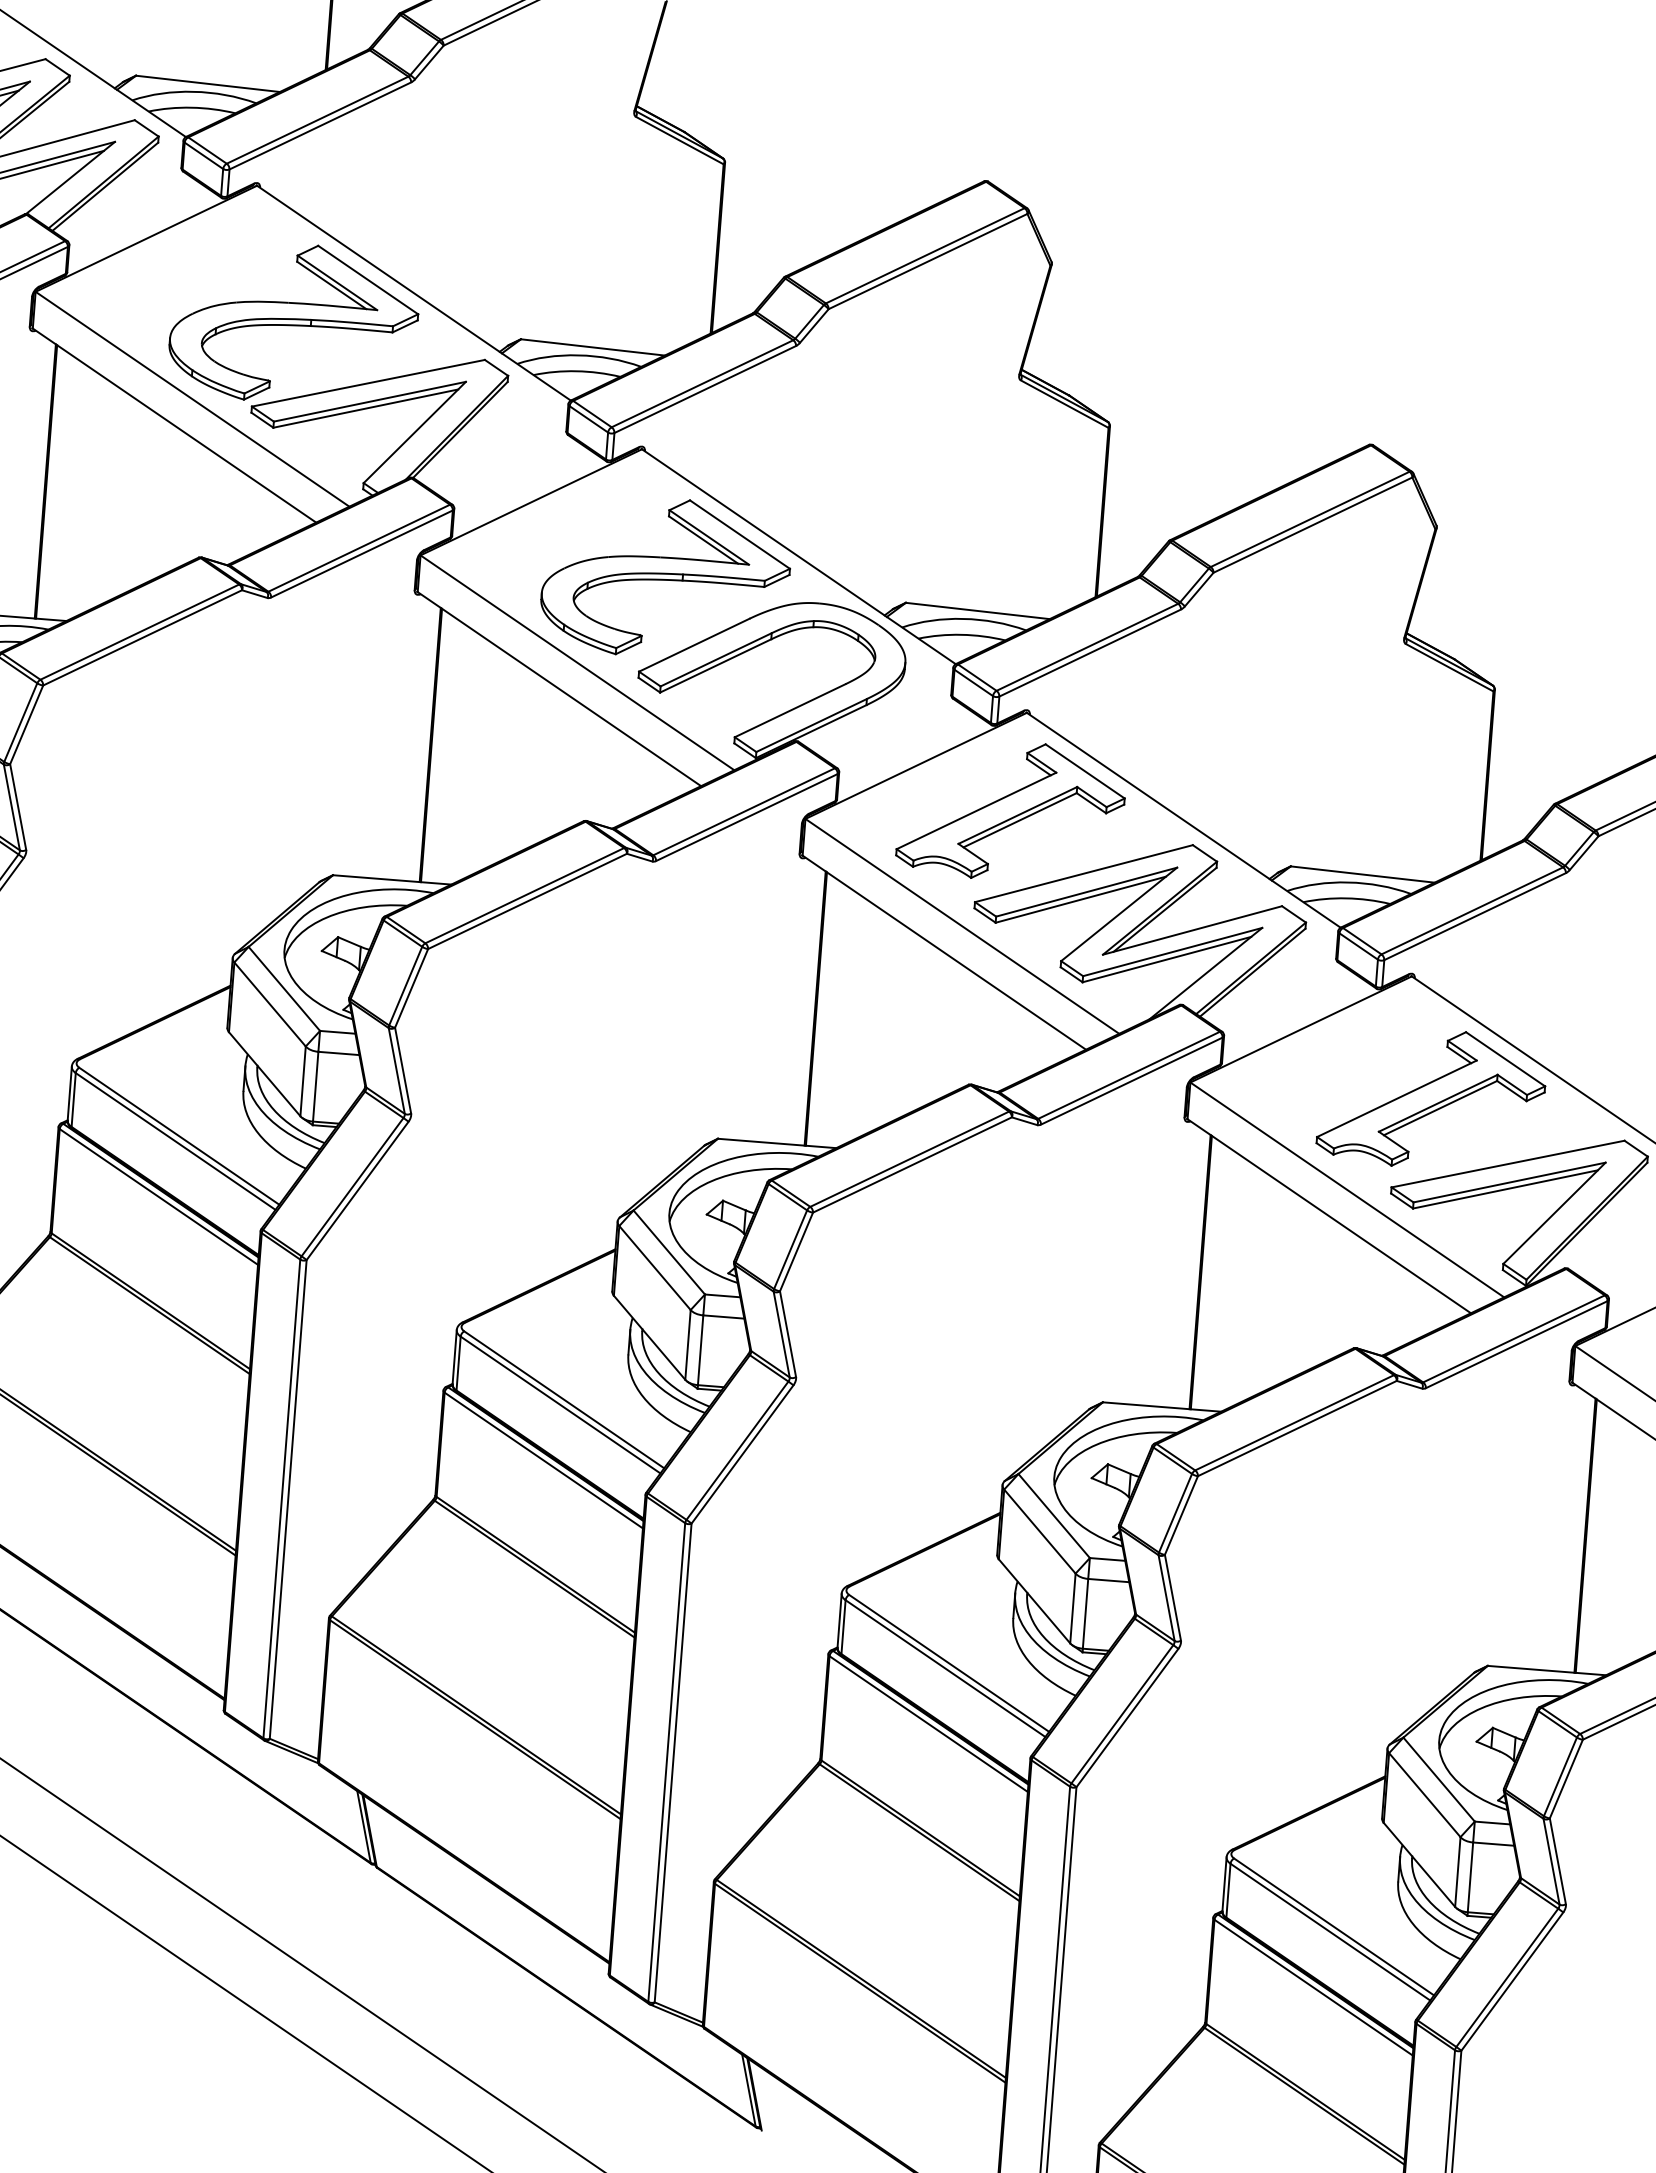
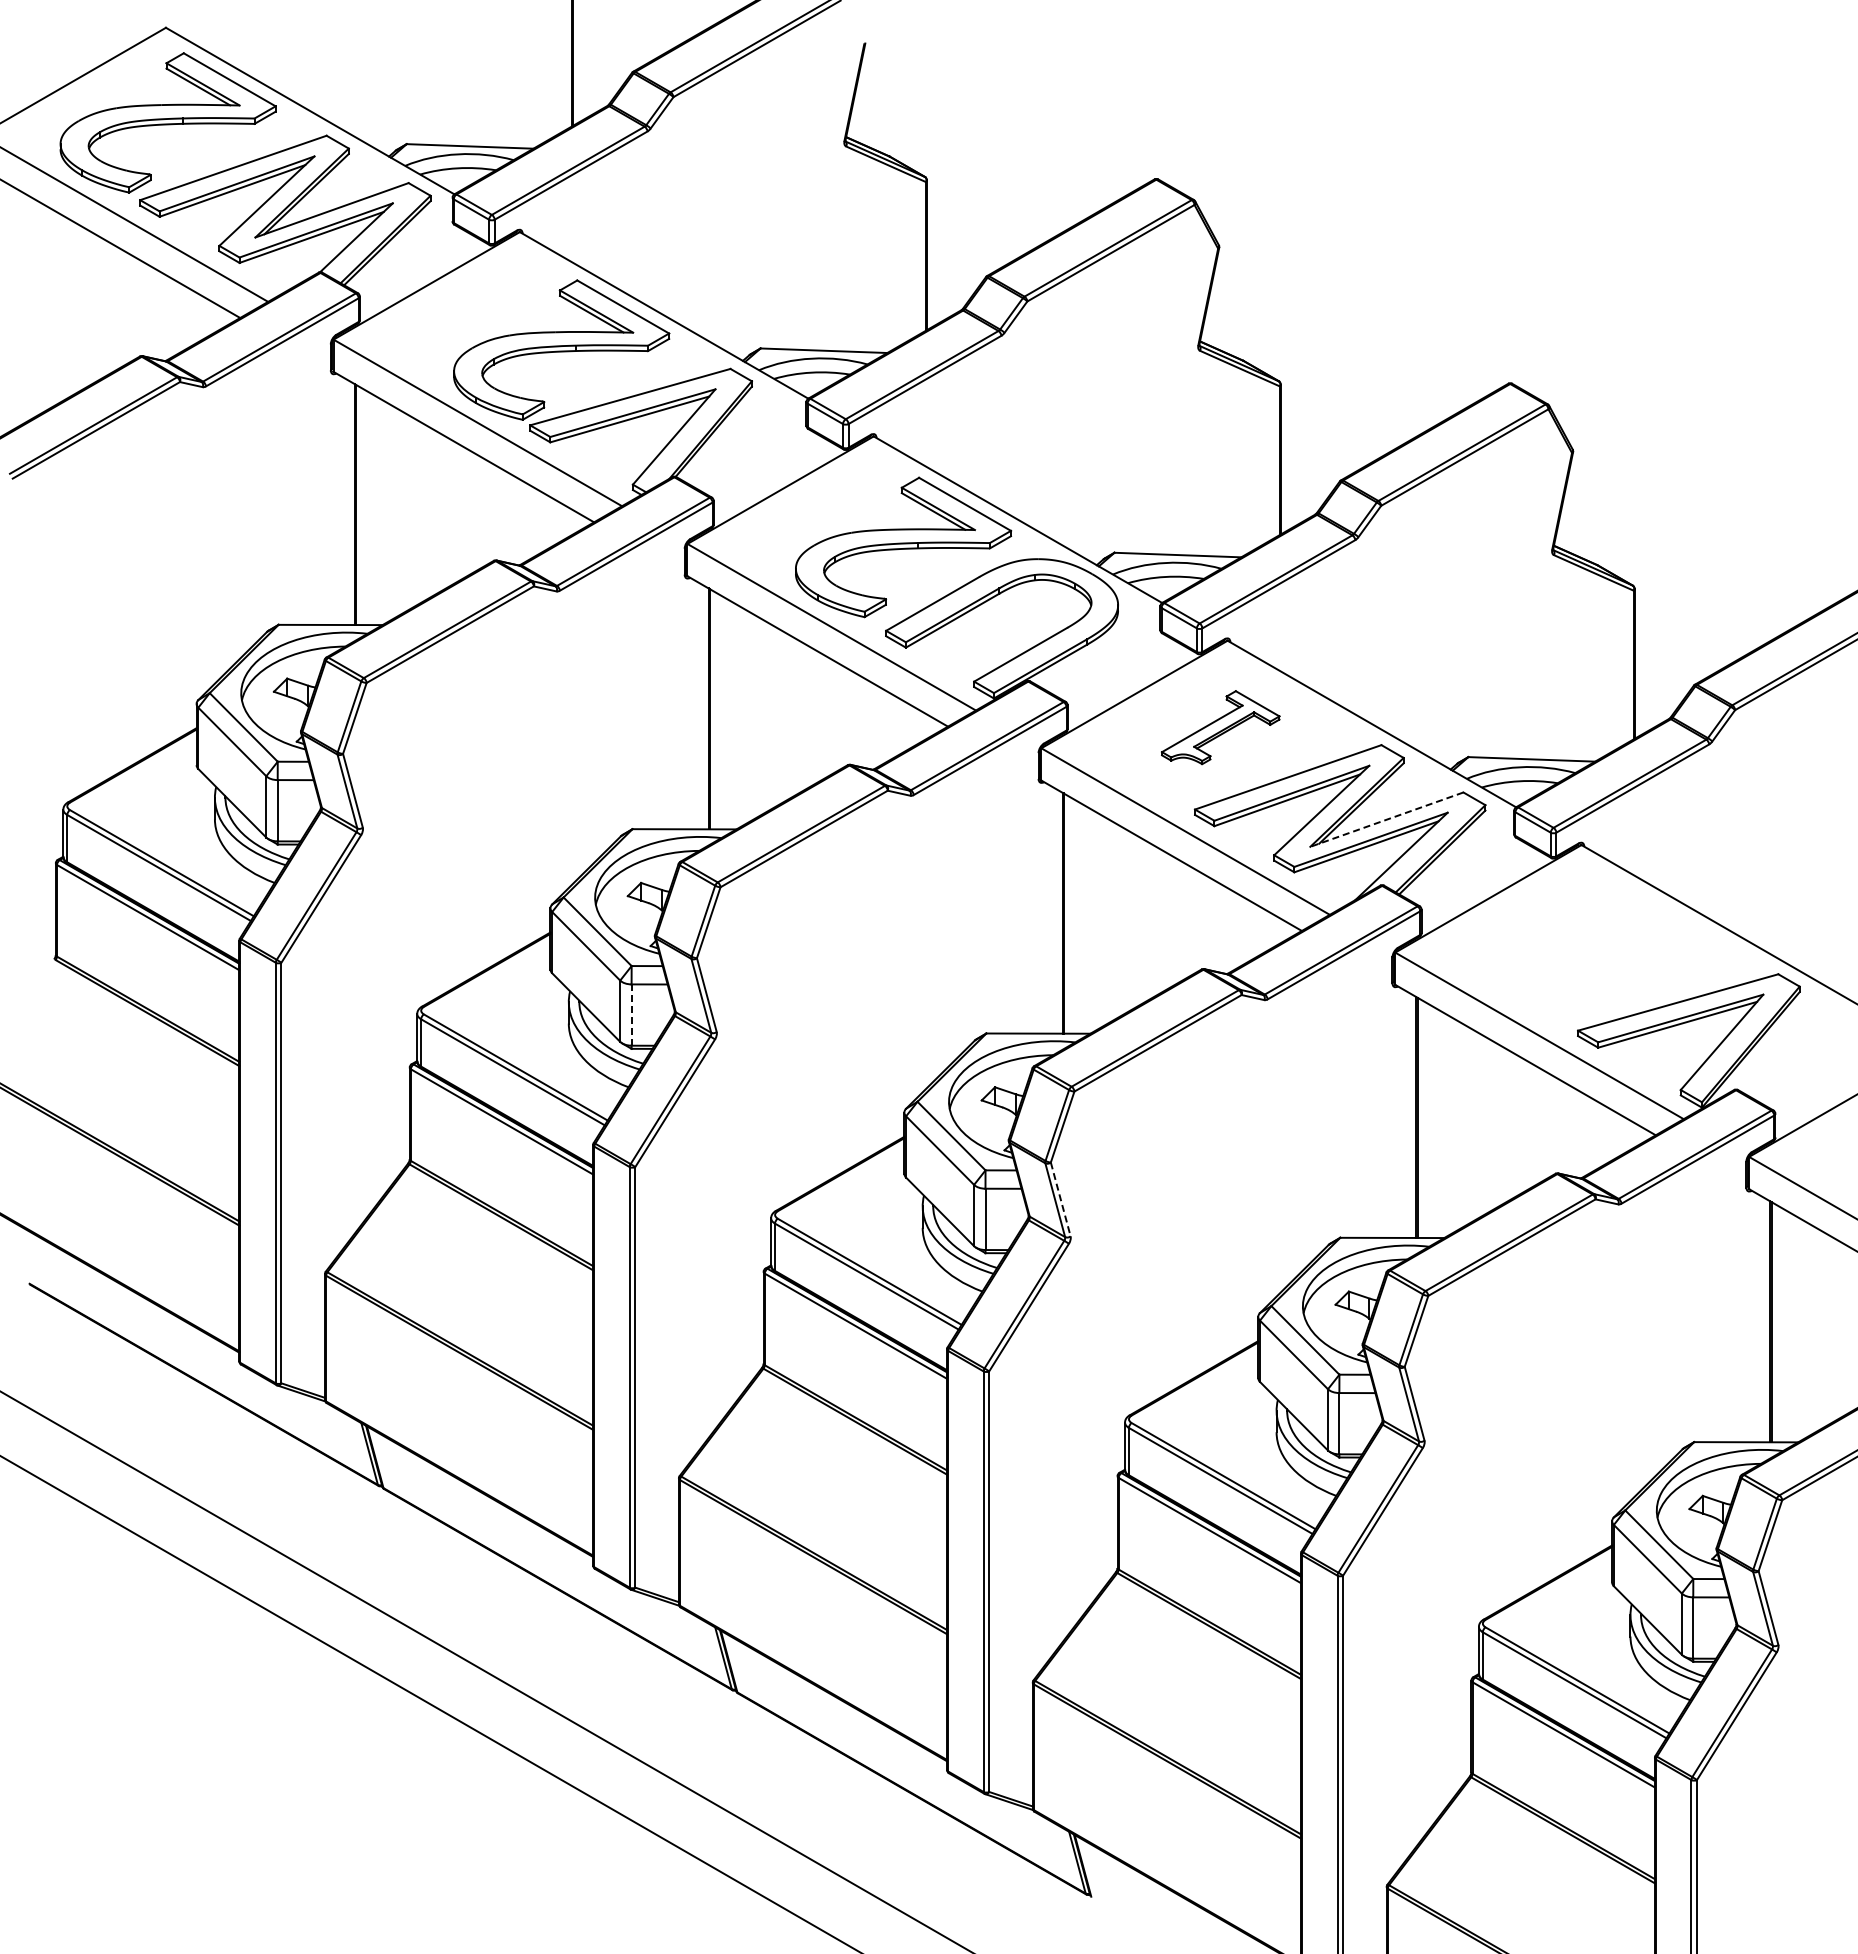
part: (1011, 810) -> (1220, 727), size x0.6
line: (1192, 930) -> (1386, 819), solid -> dashed
line: (315, 1087) -> (631, 1015), solid -> dashed
part: (1432, 1098) -> (1607, 950), removed
line: (787, 1334) -> (1060, 1199), solid -> dashed

